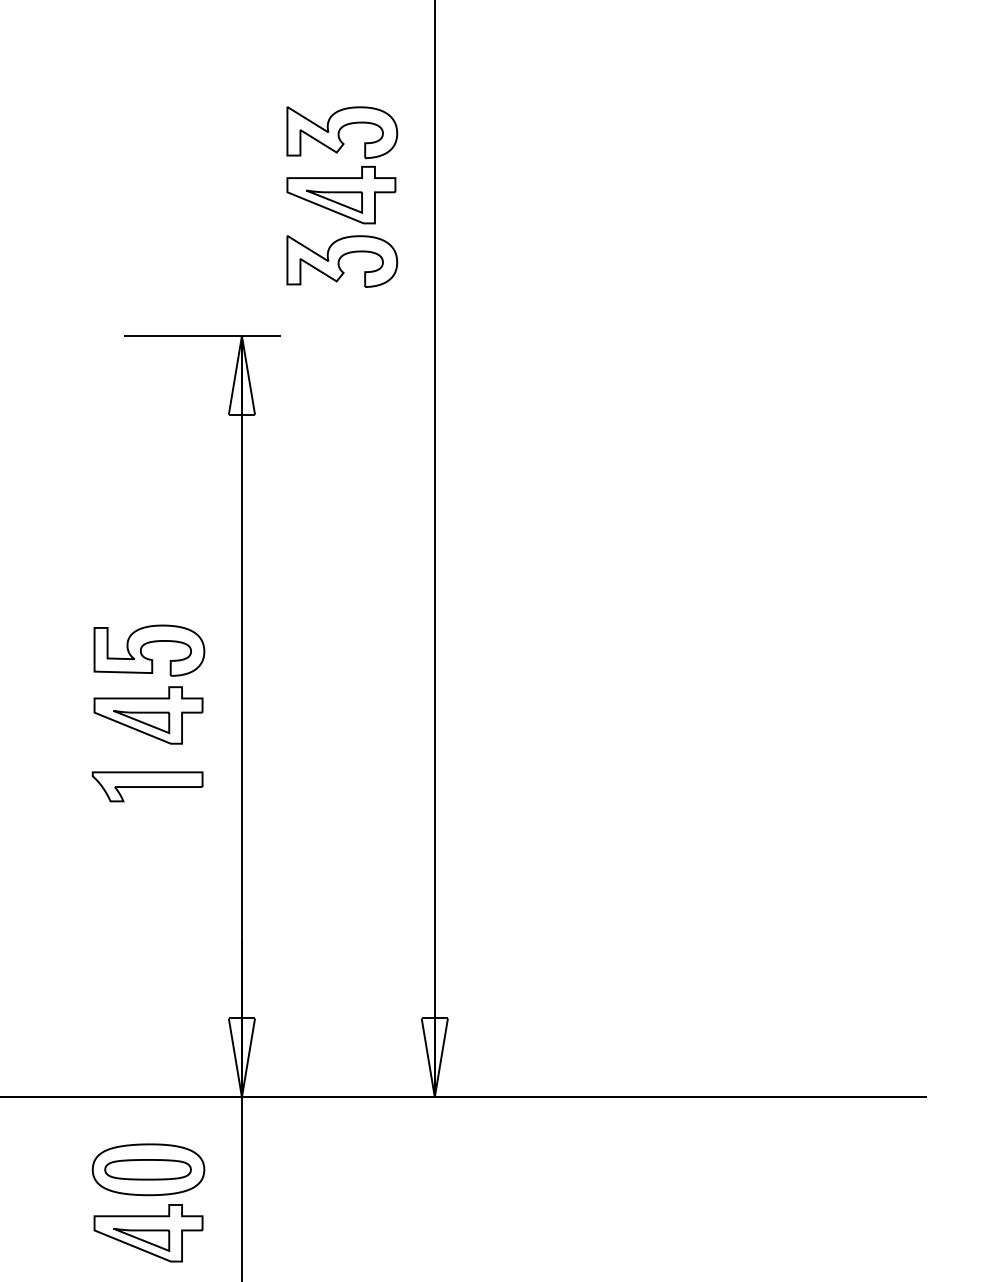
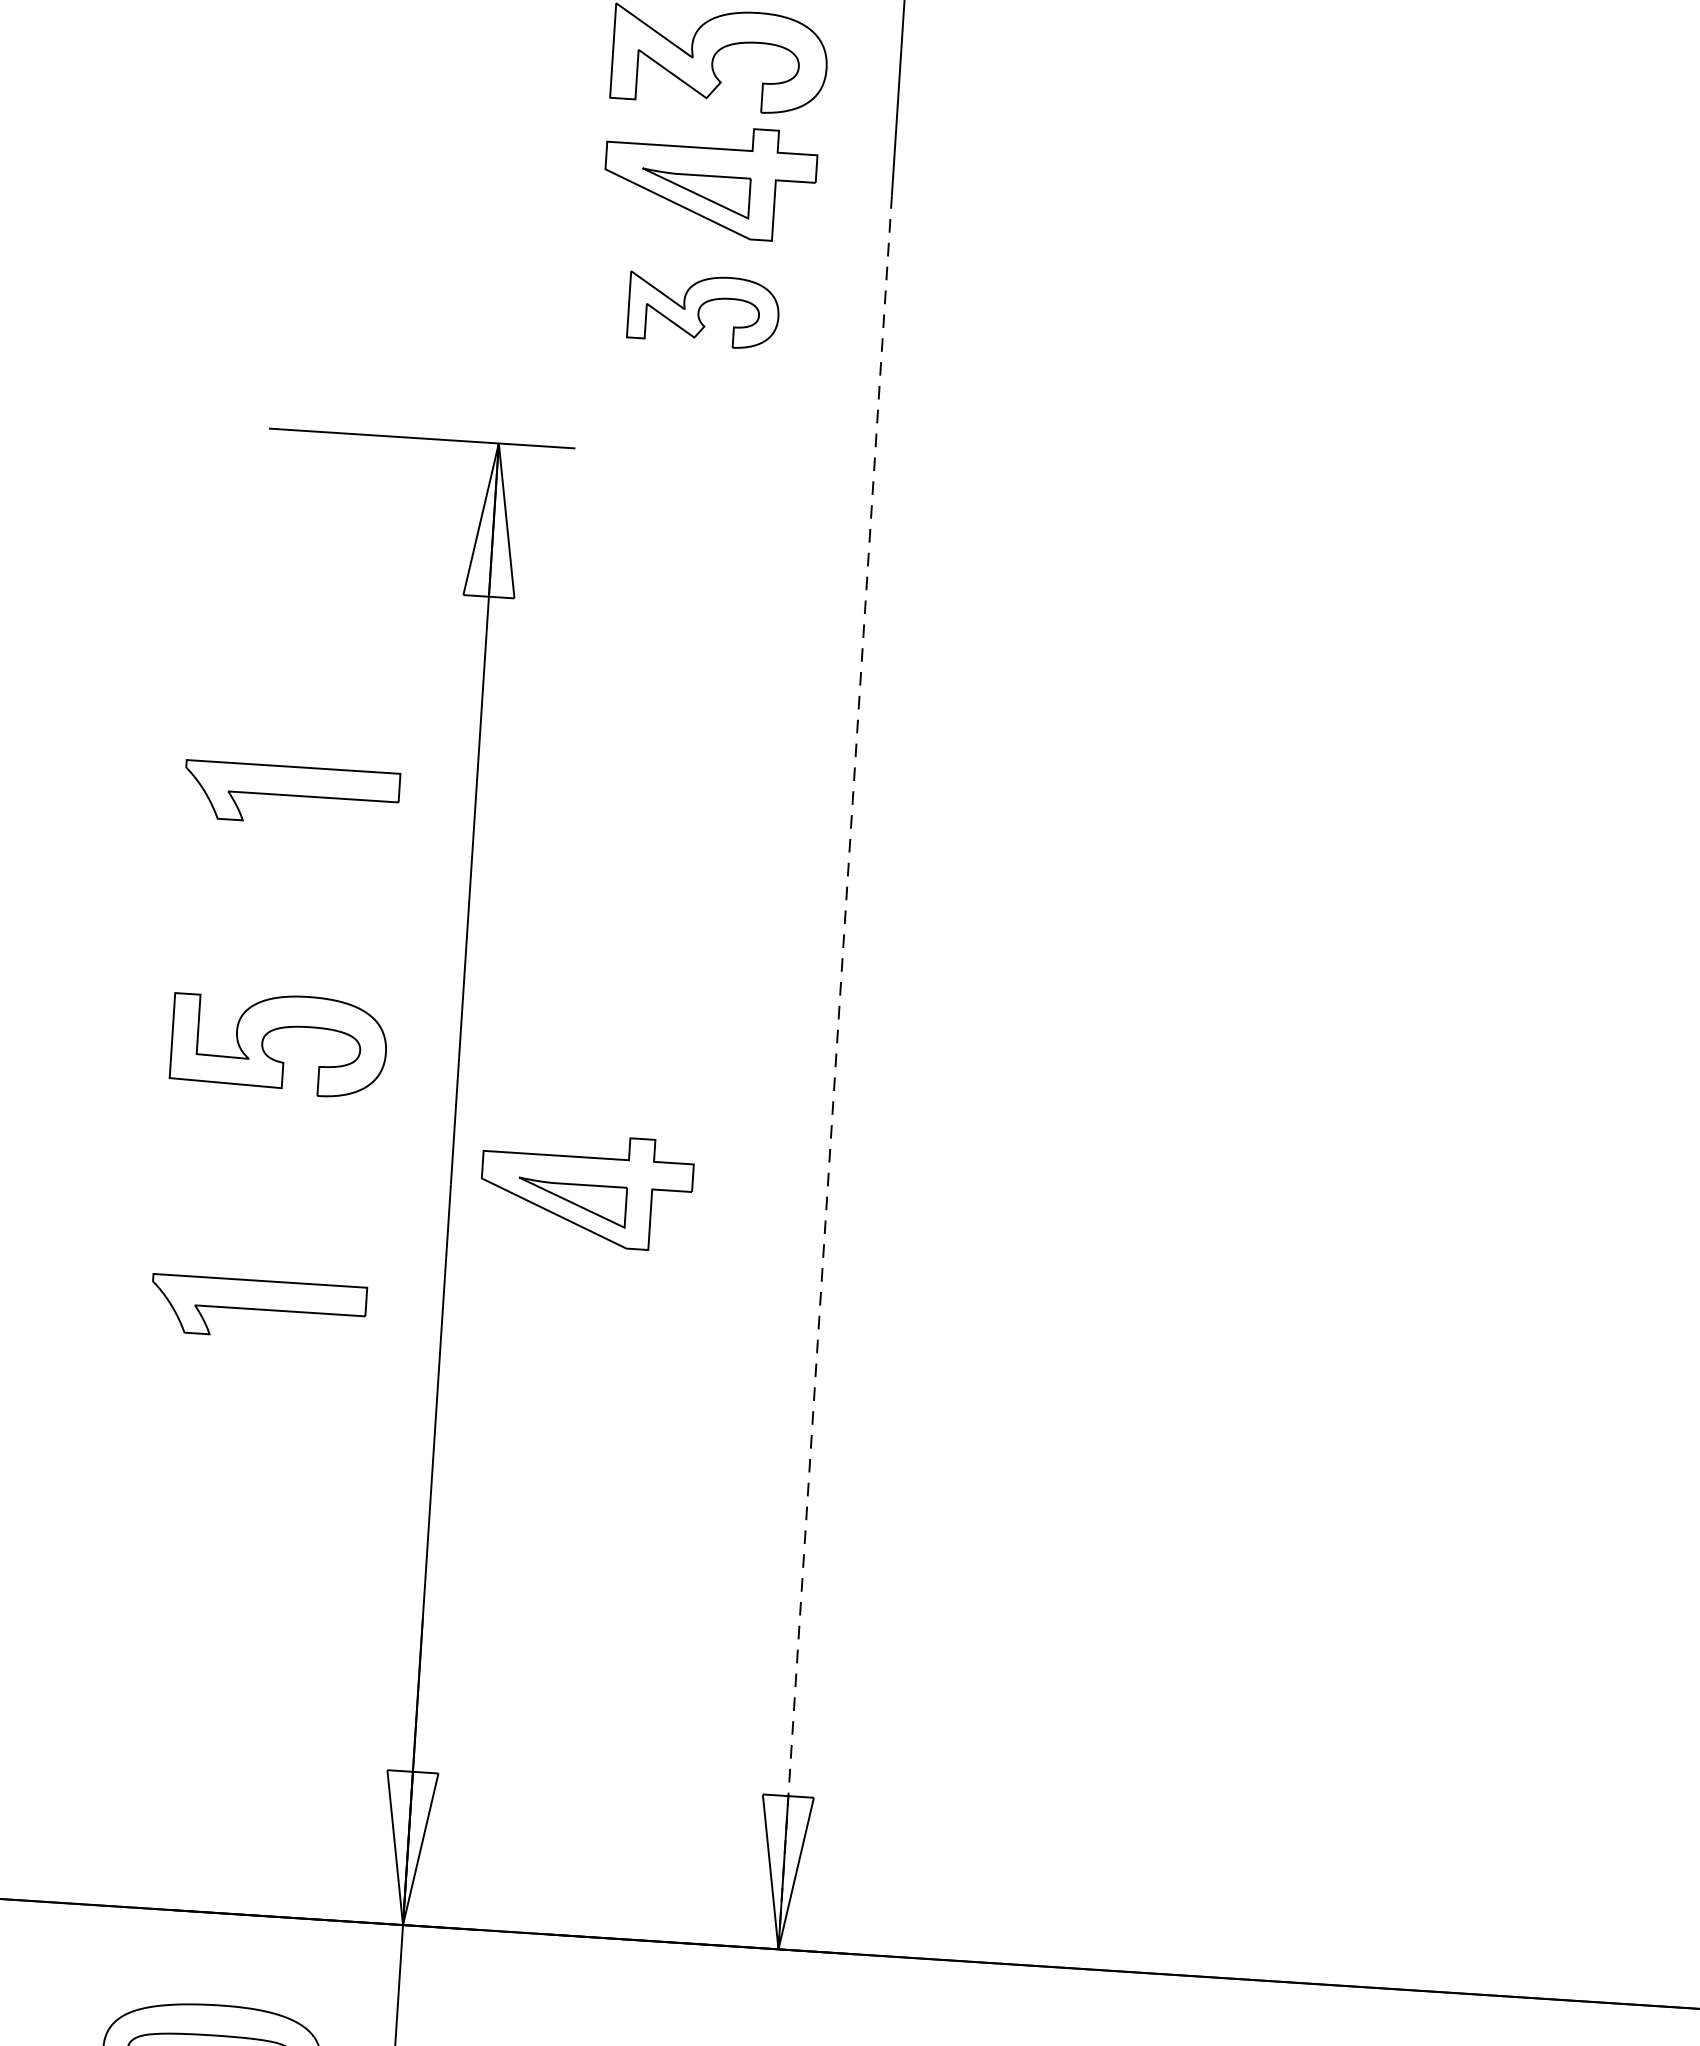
part: (342, 261) -> (703, 310), size x0.7
part: (147, 522) -> (291, 794), added
line: (434, 646) -> (834, 1071), solid -> dashed
part: (148, 715) -> (586, 1190), moved

